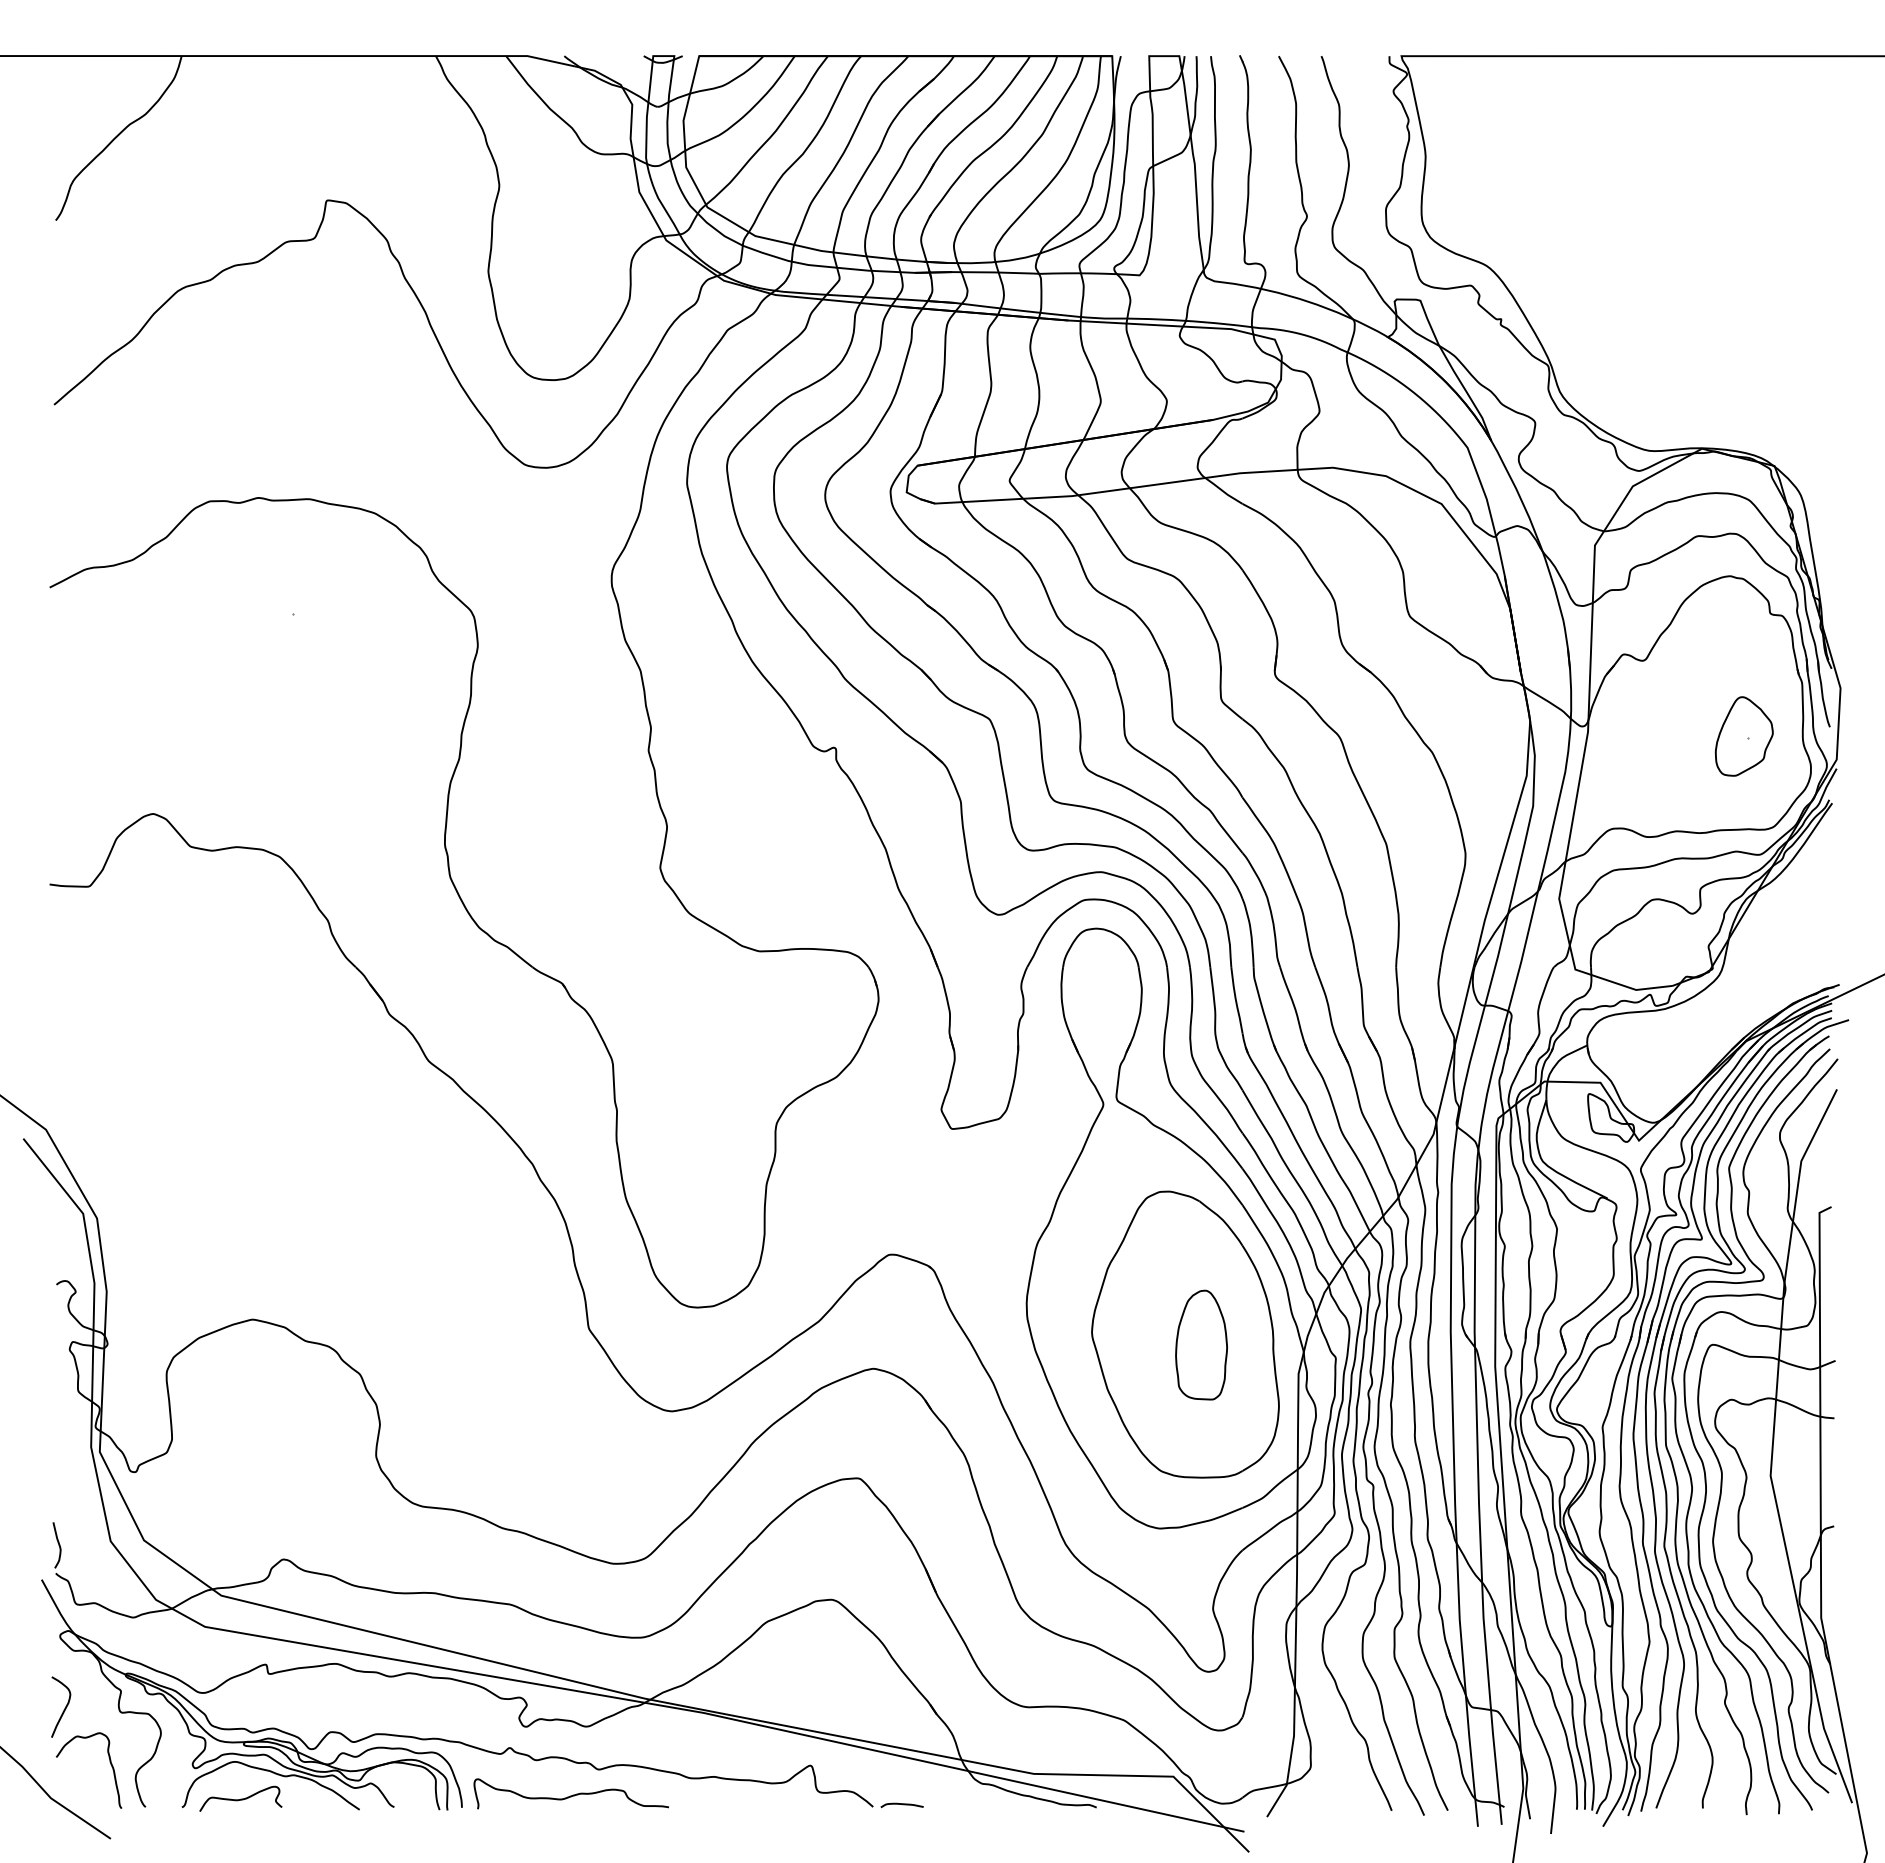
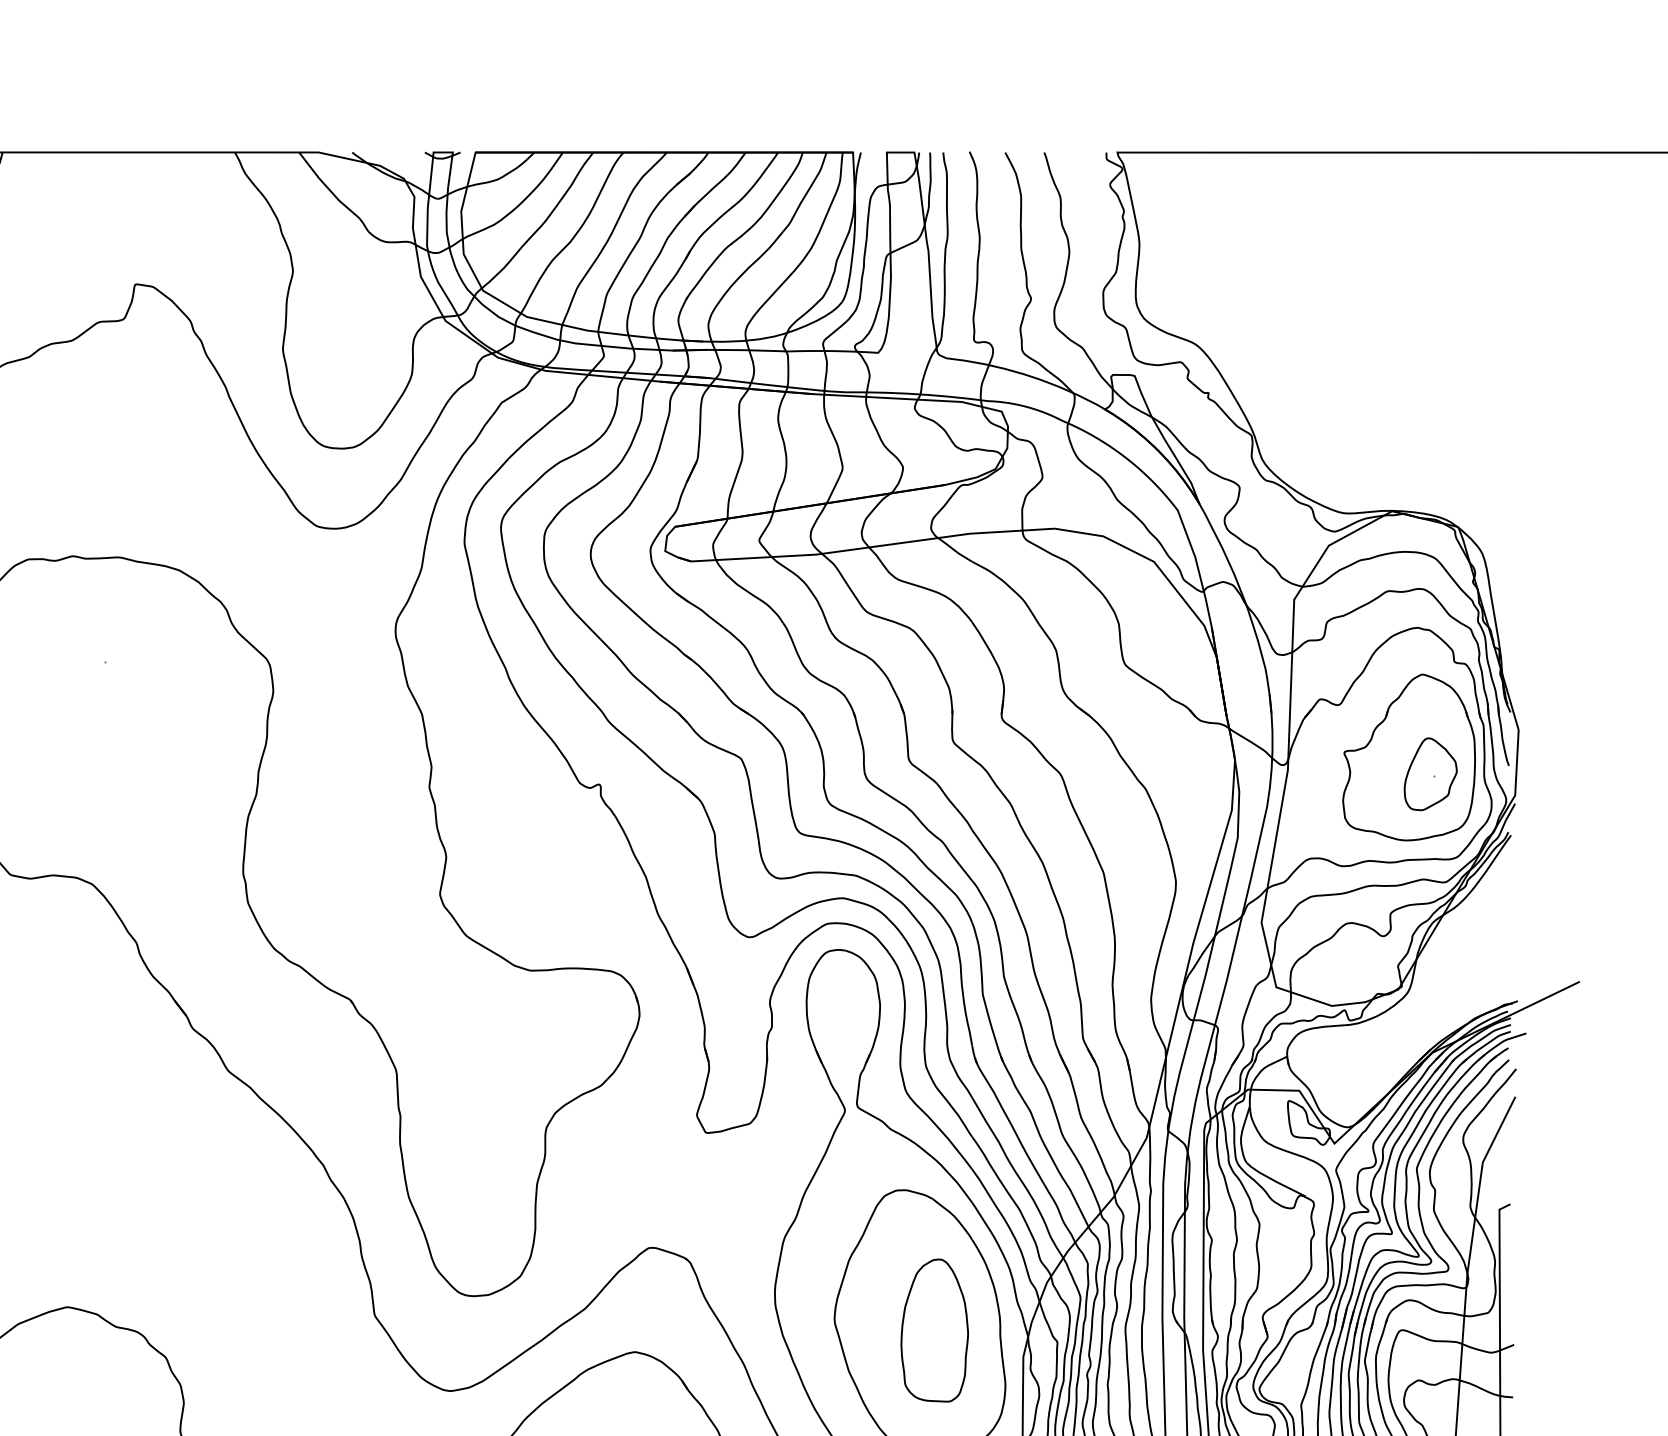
part: (1720, 717) -> (1408, 756), added
part: (1201, 1344) -> (934, 1329), size x1.43

